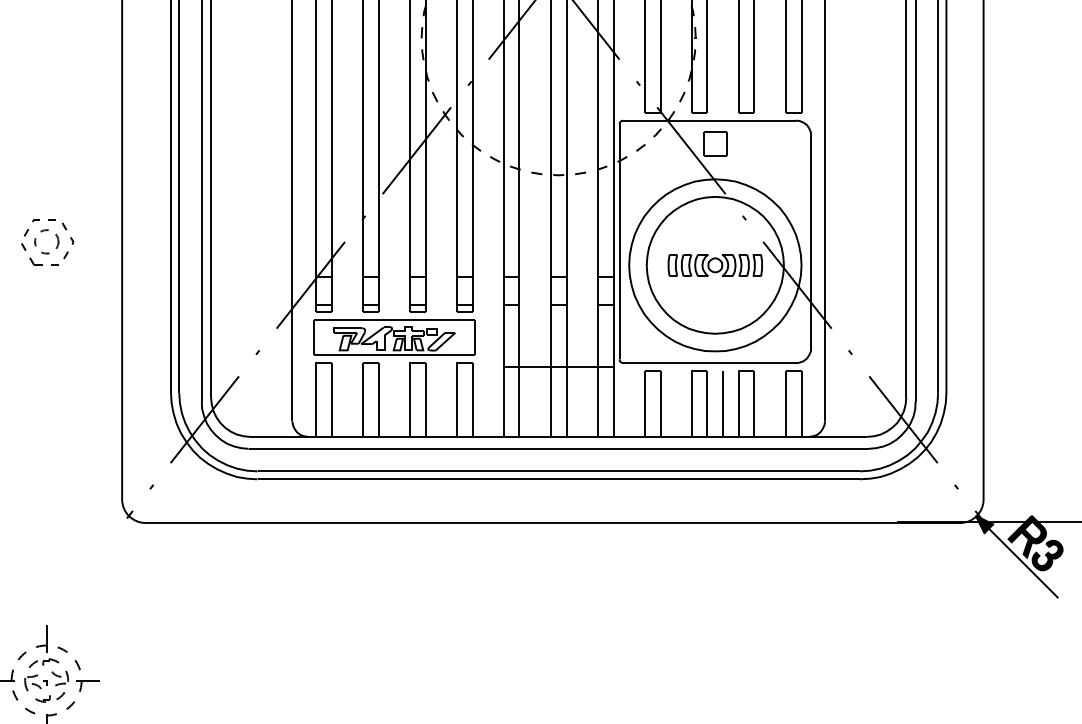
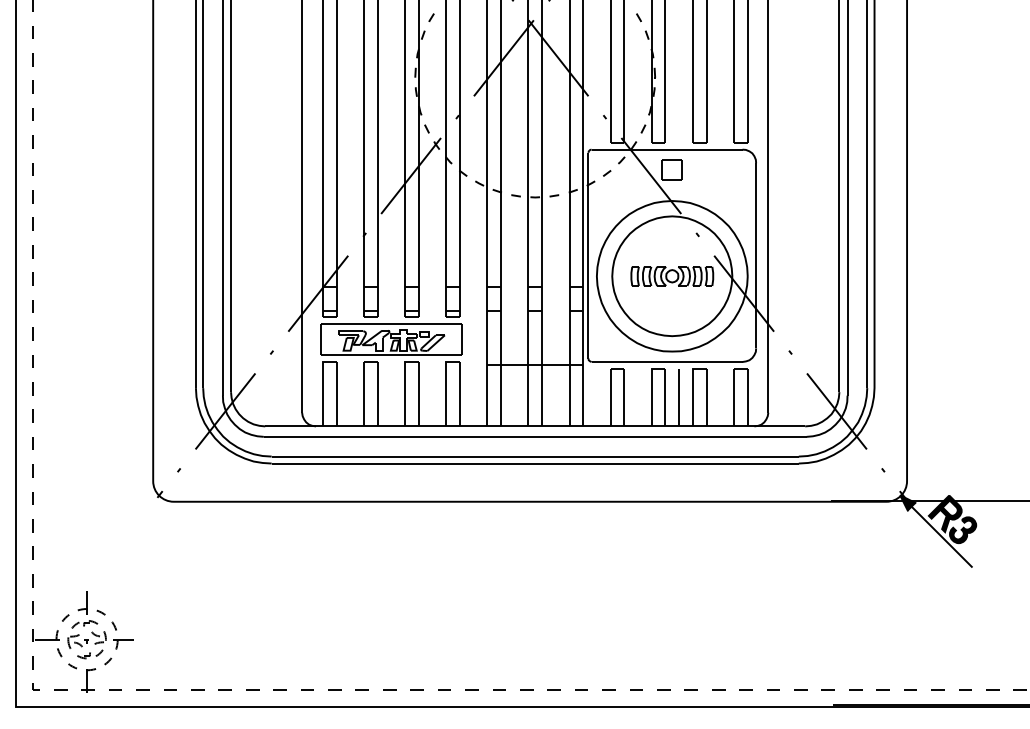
part: (42, 232) -> (83, 247), removed

